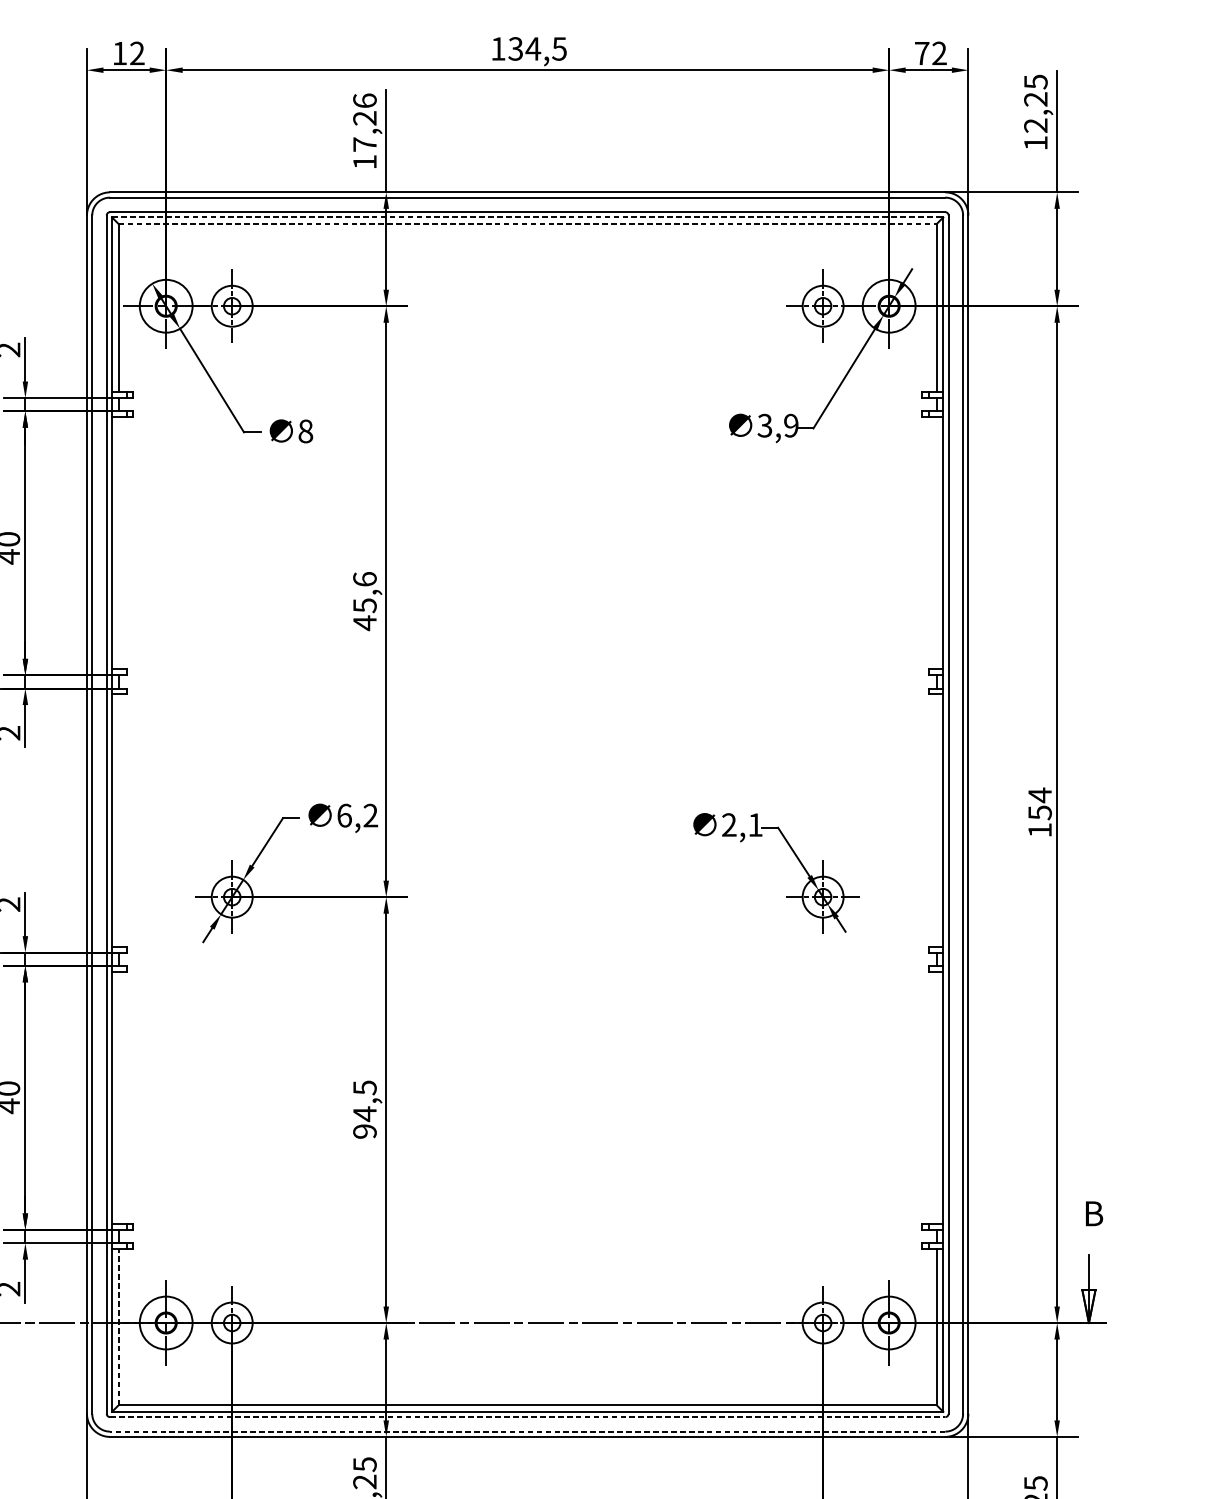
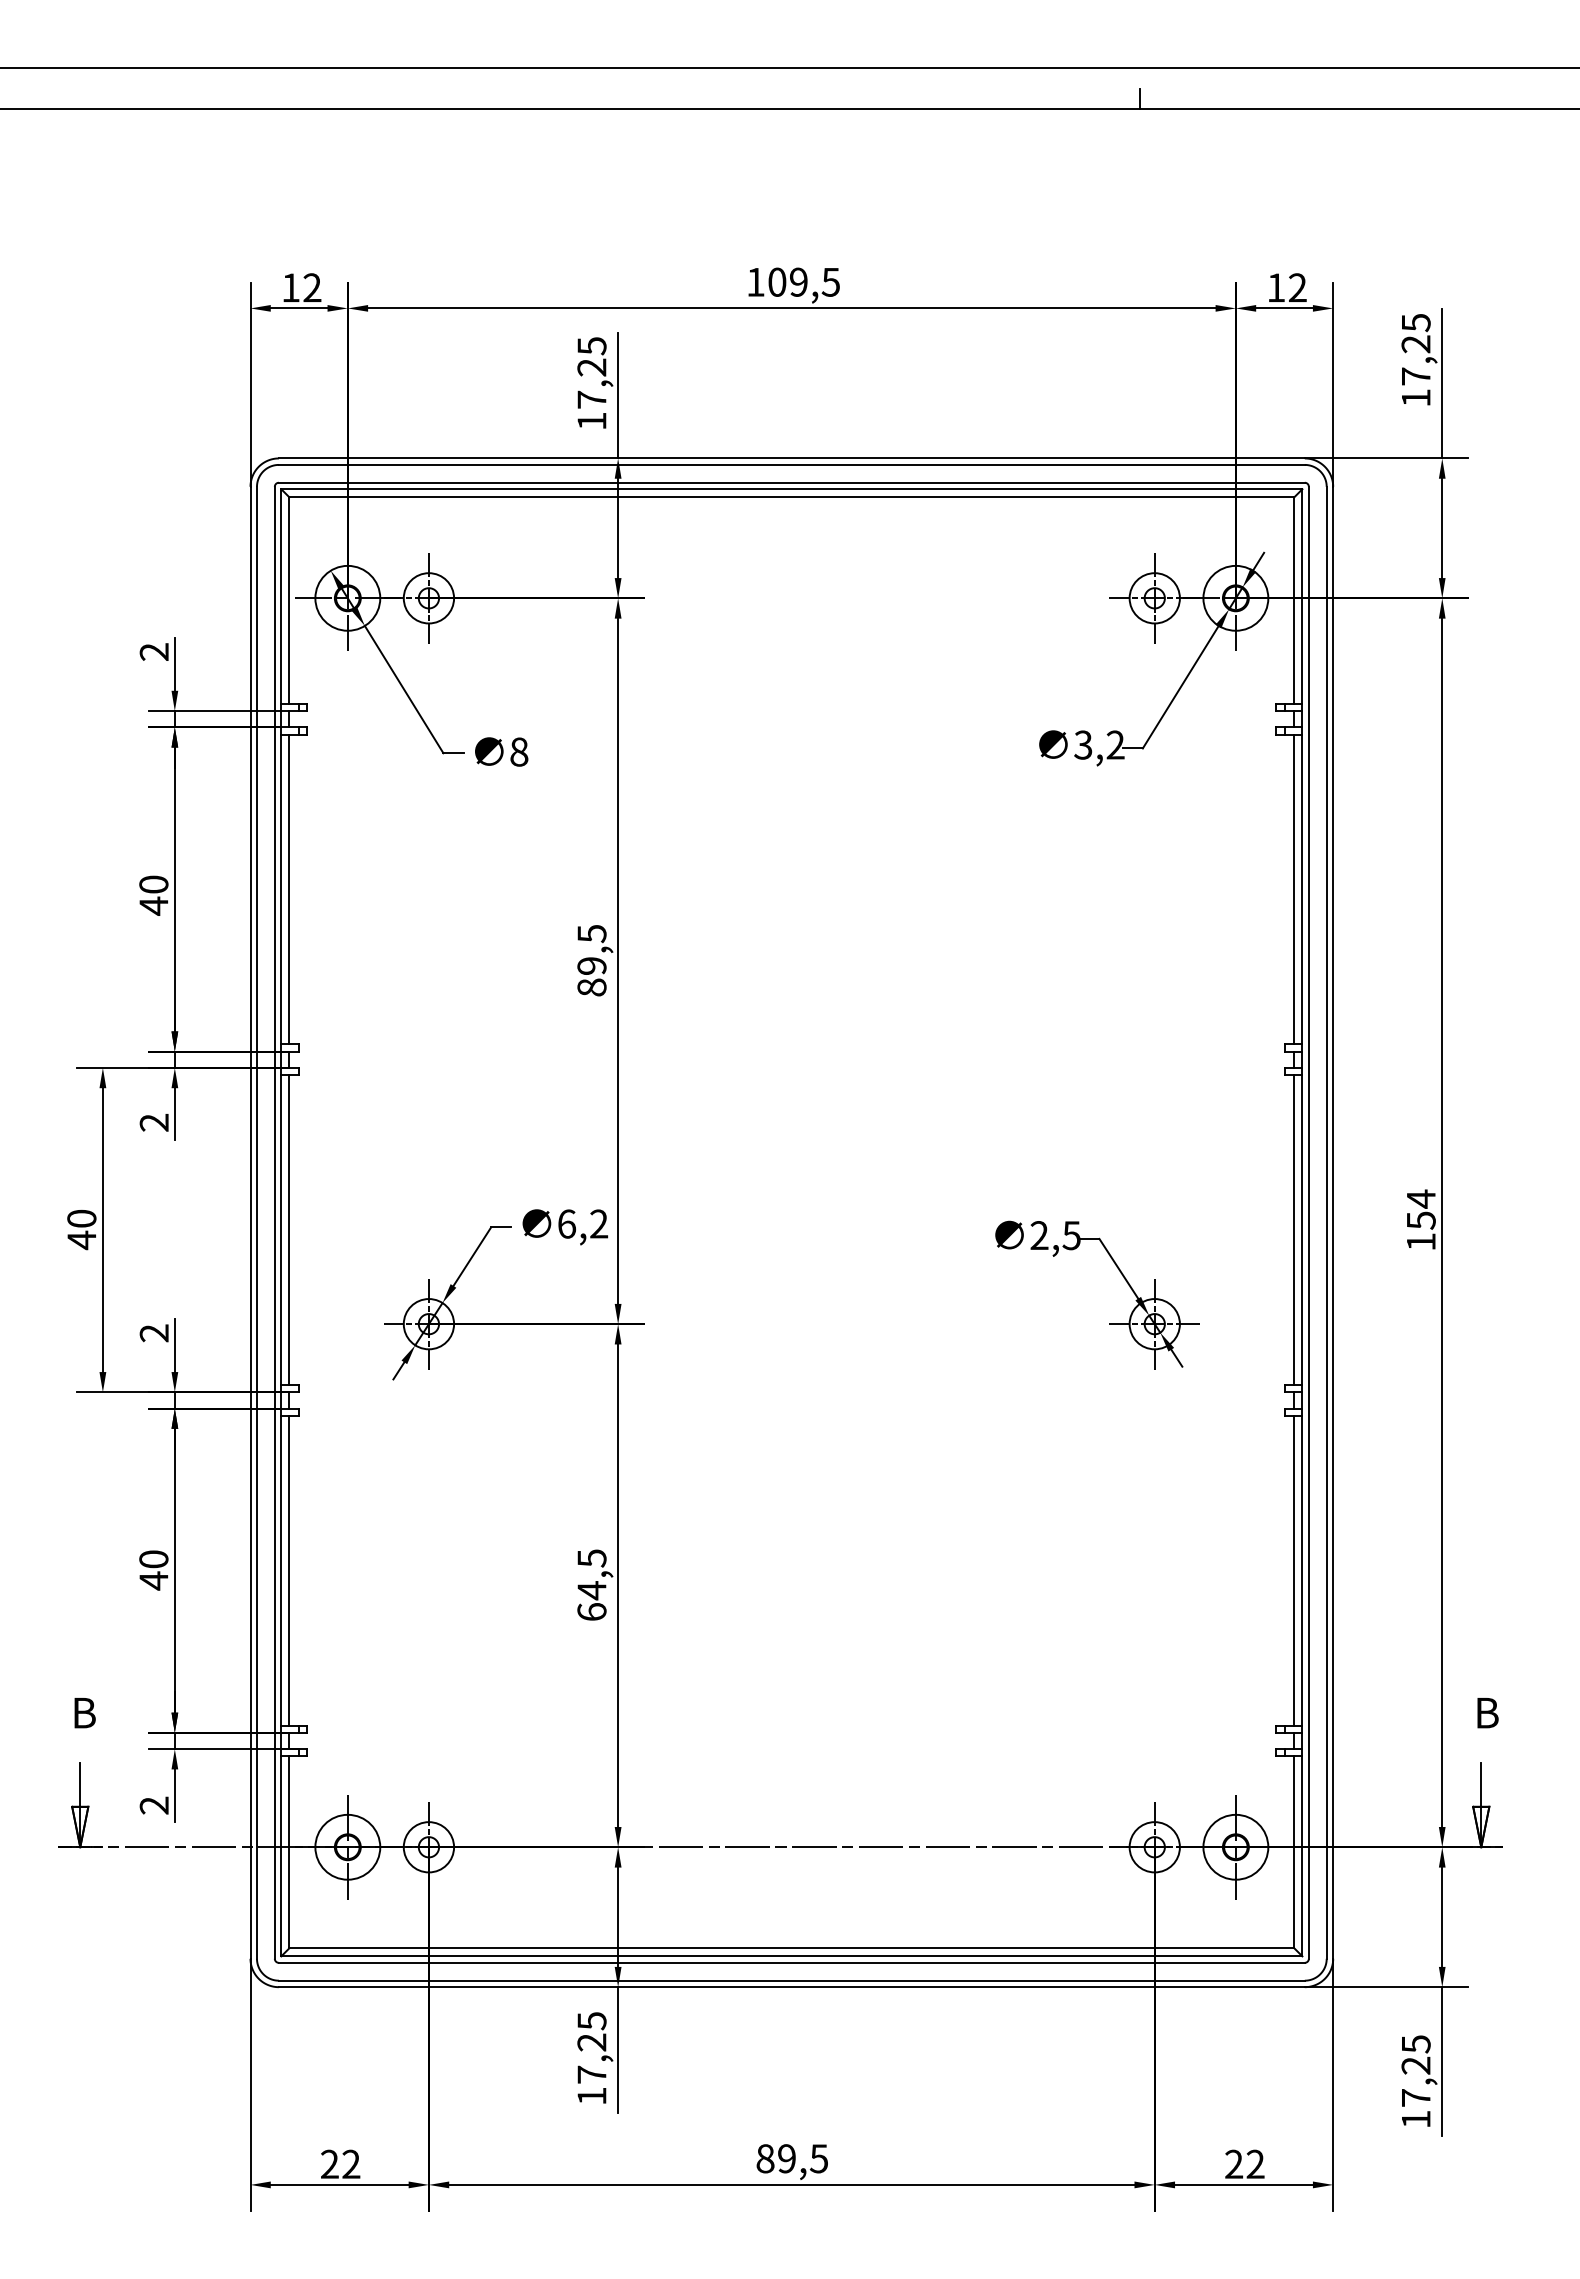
text: (524, 48) -> (788, 281), 134,5 -> 109,5
text: (922, 53) -> (1276, 287), 72 -> 12
text: (364, 101) -> (591, 346), 17,26 -> 17,25
text: (1035, 125) -> (1415, 376), 12,25 -> 17,25
line: (527, 217) -> (791, 489), dashed -> solid
line: (528, 224) -> (792, 497), dashed -> solid
text: (791, 425) -> (1115, 744), 3,9 -> 3,2
line: (118, 543) -> (289, 889), added
line: (936, 543) -> (1294, 889), added
text: (364, 601) -> (591, 960), 45,6 -> 89,5
line: (118, 820) -> (289, 1230), added
line: (936, 820) -> (1294, 1230), added
text: (755, 824) -> (1071, 1235), 2,1 -> 2,5
line: (118, 1097) -> (289, 1570), added
line: (936, 1097) -> (1294, 1570), added
text: (364, 1131) -> (591, 1611), 94,5 -> 64,5
line: (118, 1327) -> (289, 1852), dashed -> solid
line: (527, 1416) -> (791, 1962), dashed -> solid
line: (527, 1431) -> (791, 1980), dashed -> solid

